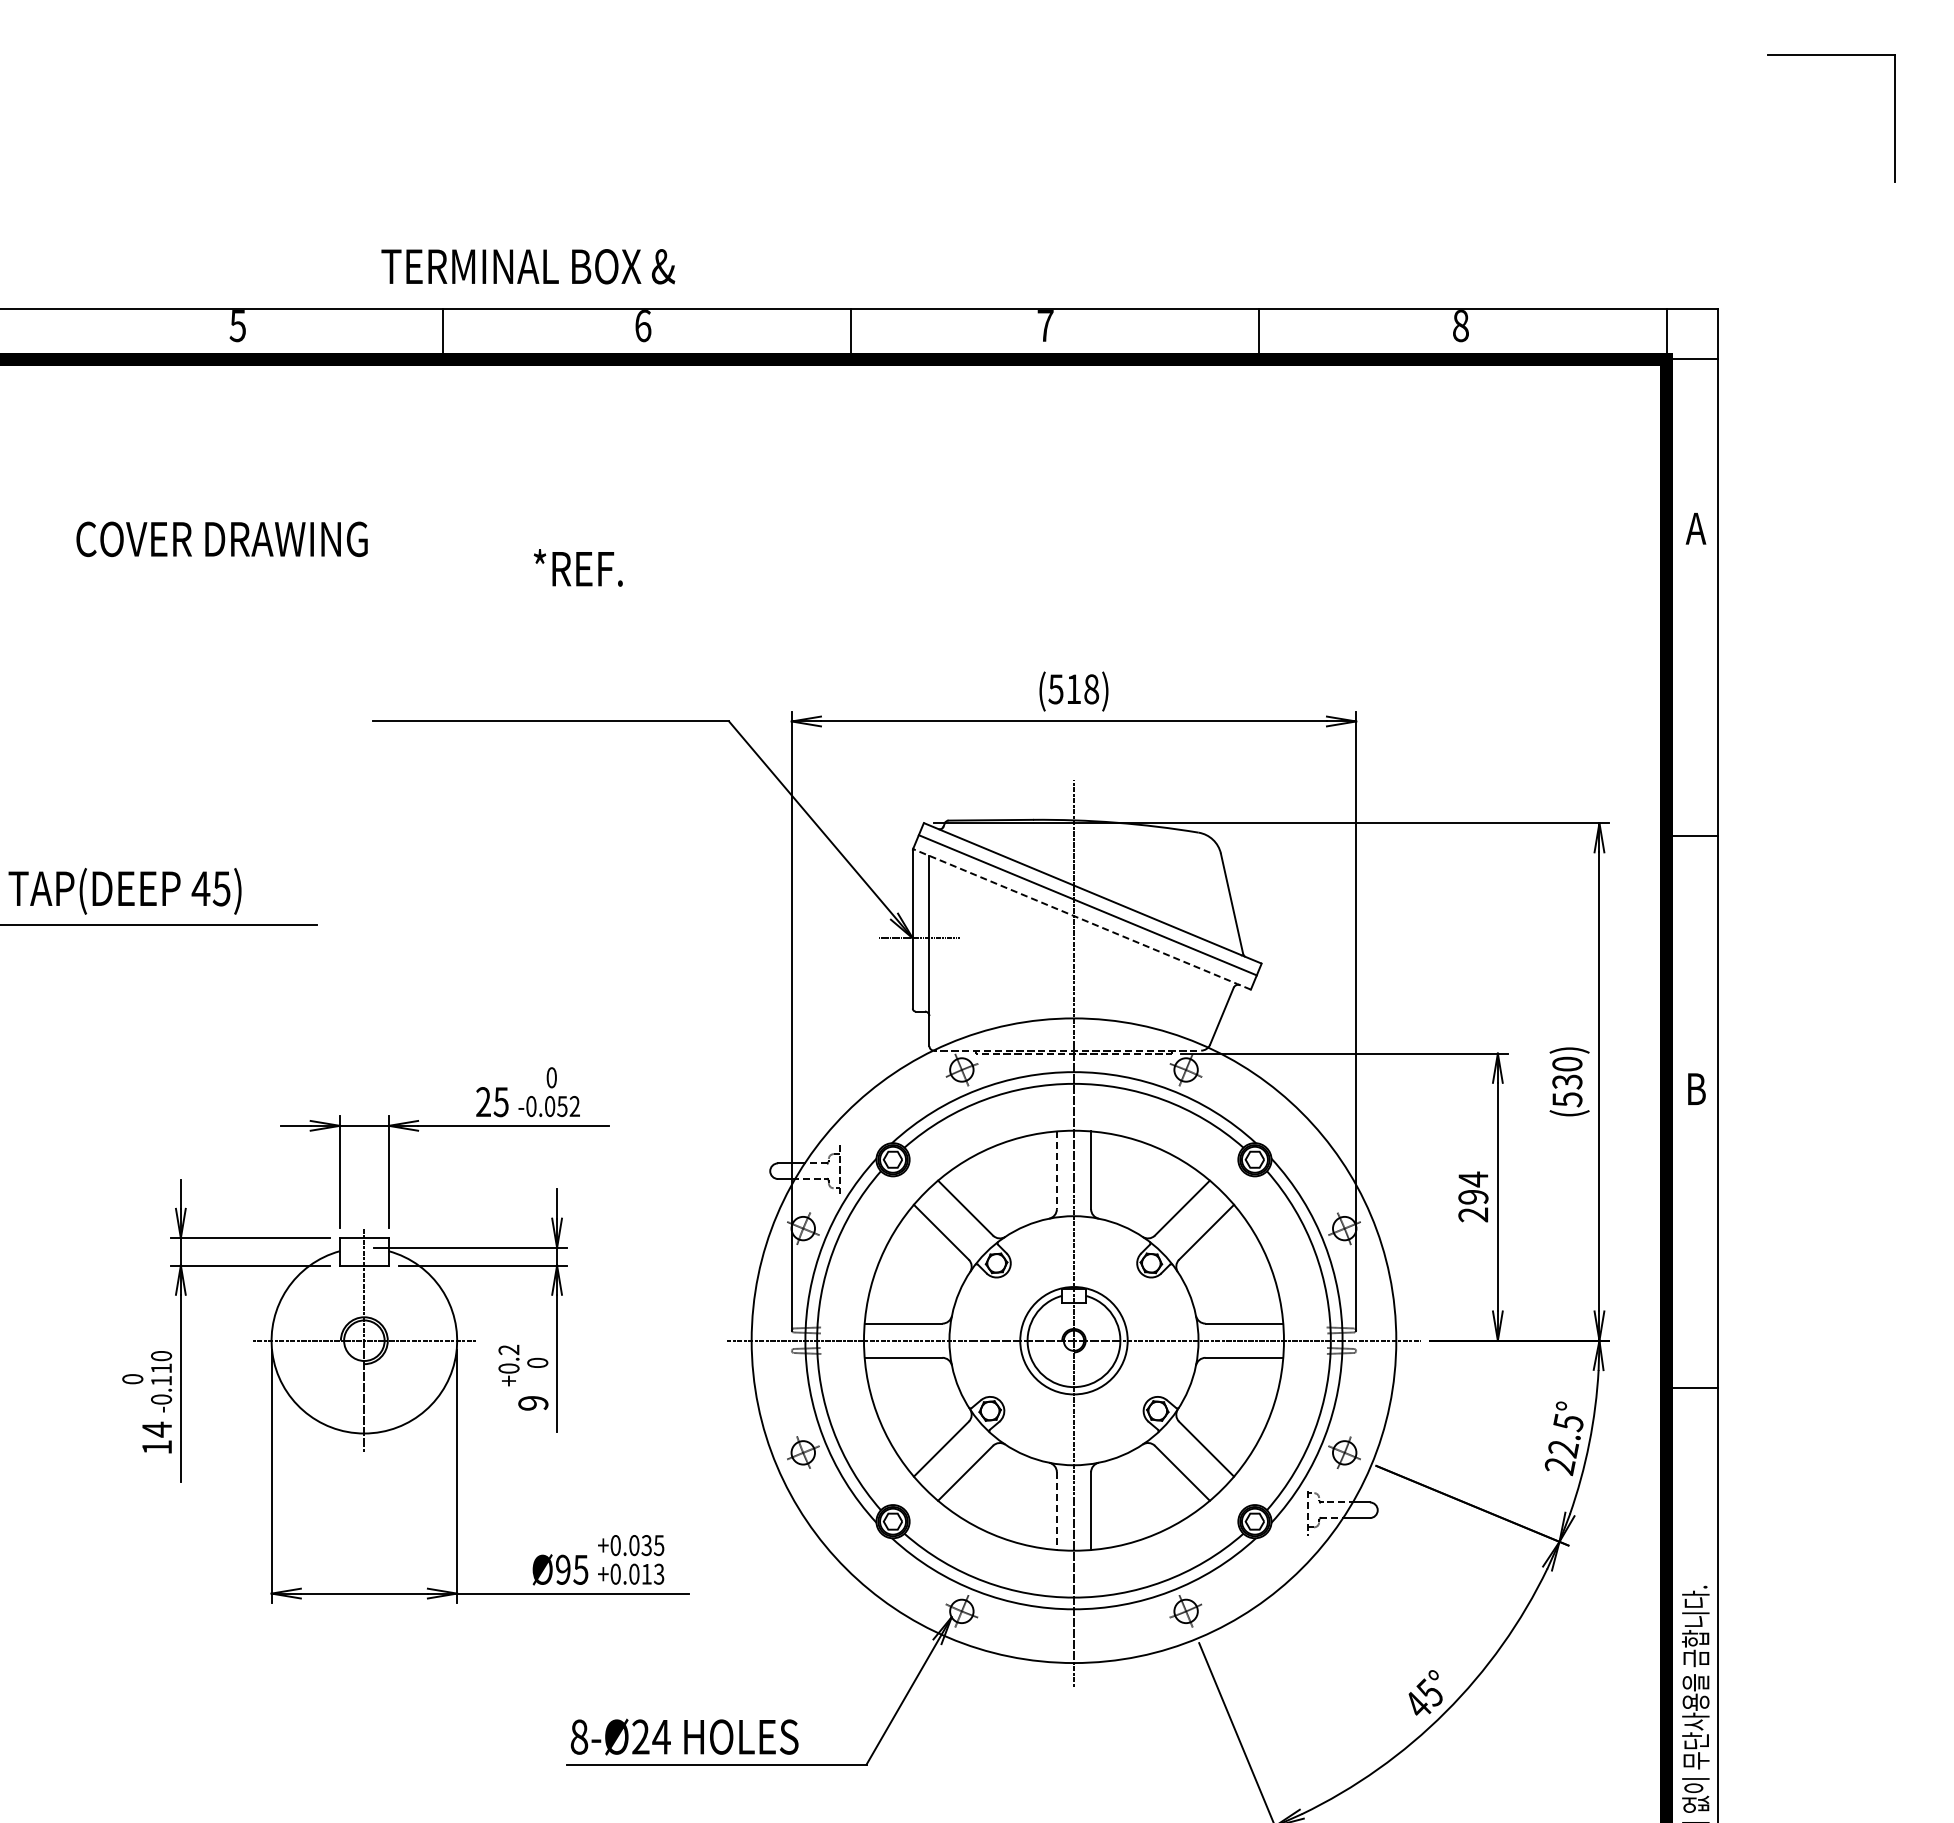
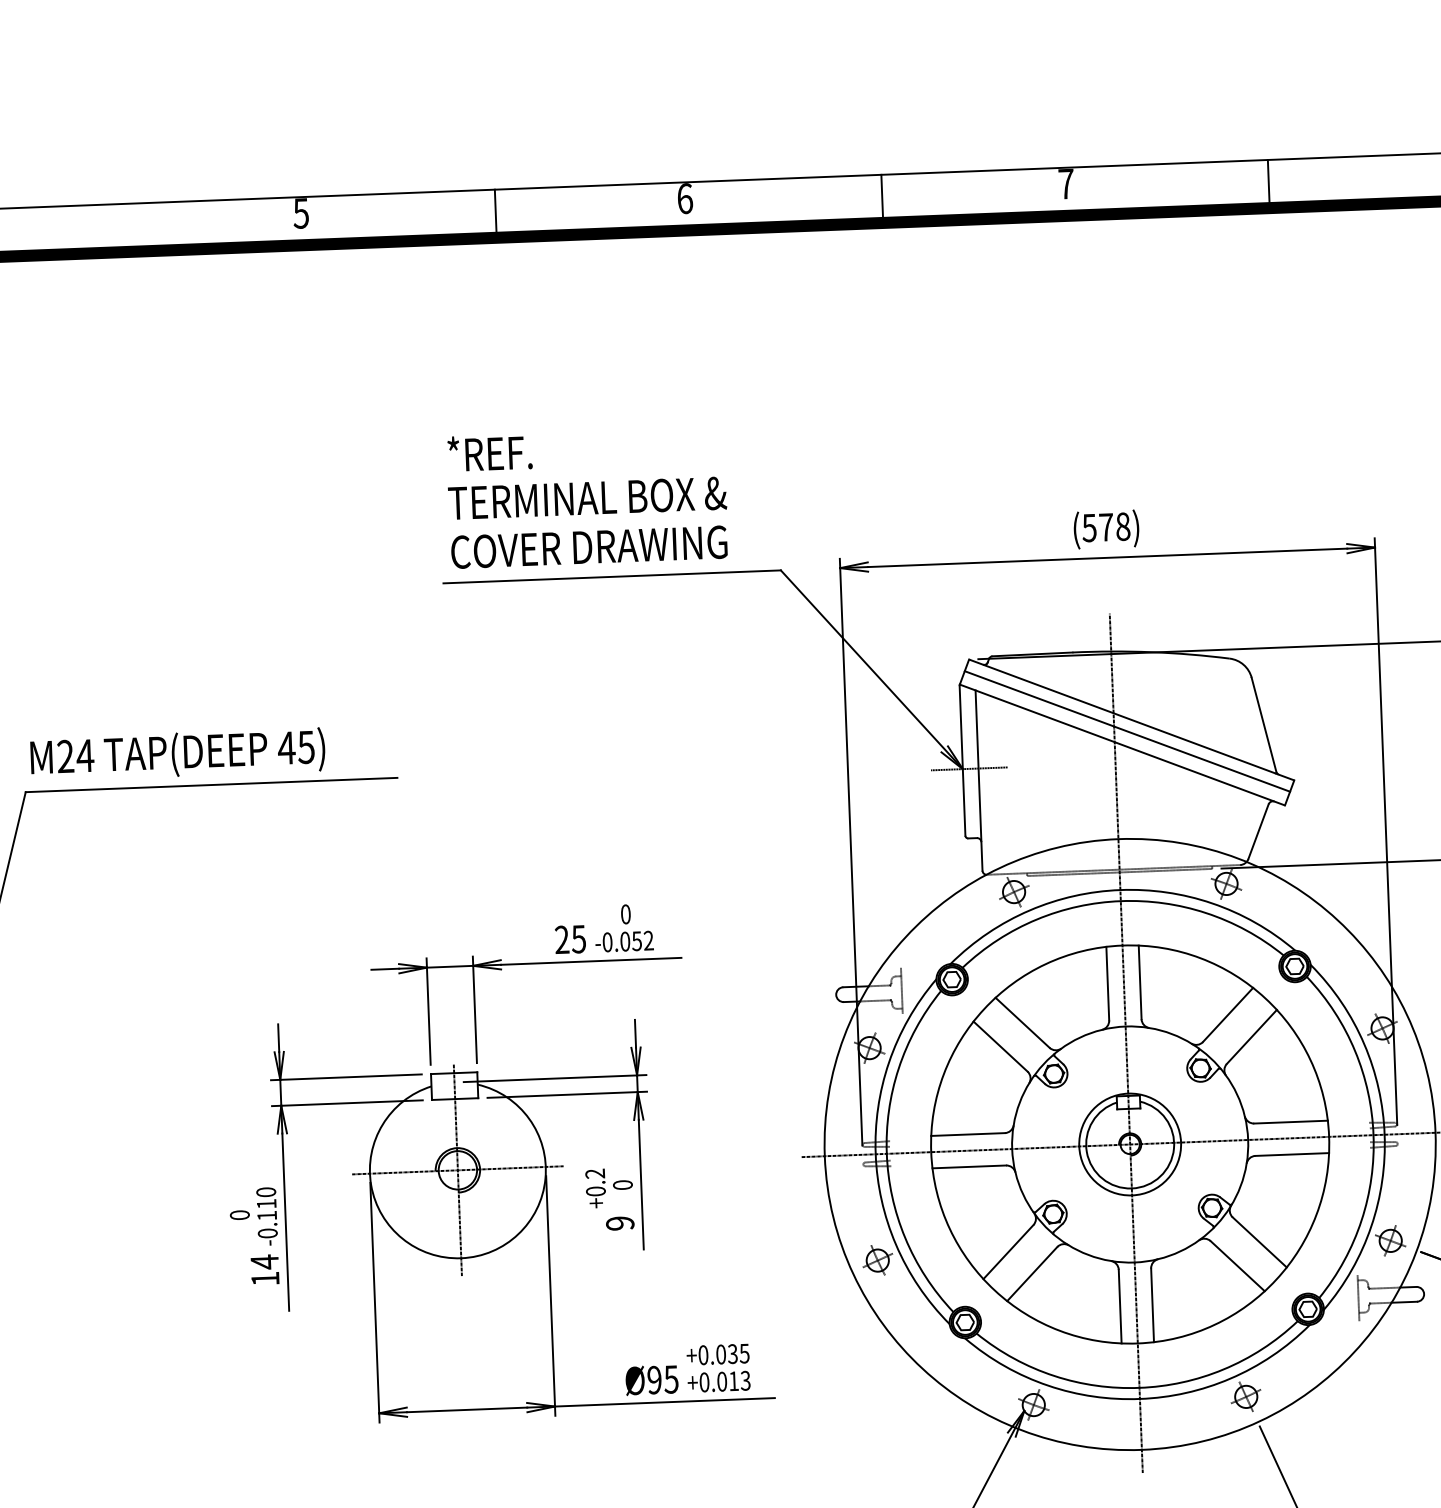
text: (528, 266) -> (587, 498), moved
text: (221, 539) -> (588, 547), moved
text: (577, 567) -> (489, 452), moved
text: (1073, 688) -> (1105, 526), (518) -> (578)
line: (1081, 919) -> (1121, 745), dashed -> solid
line: (1056, 1170) -> (1107, 983), dashed -> solid
line: (1056, 1511) -> (1119, 1306), dashed -> solid

